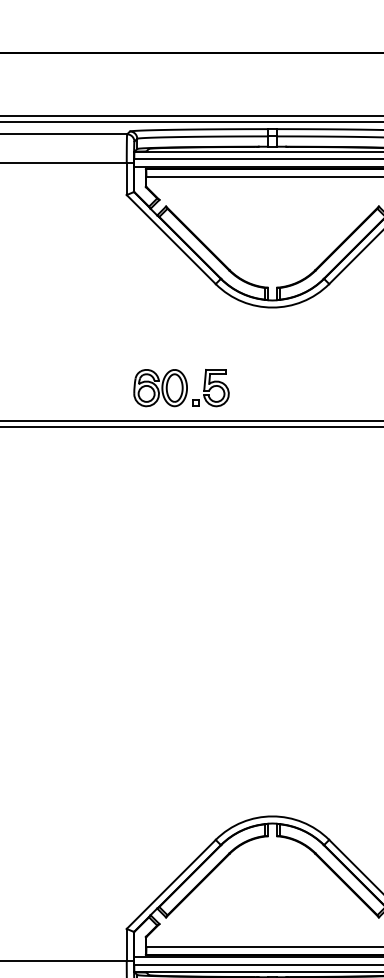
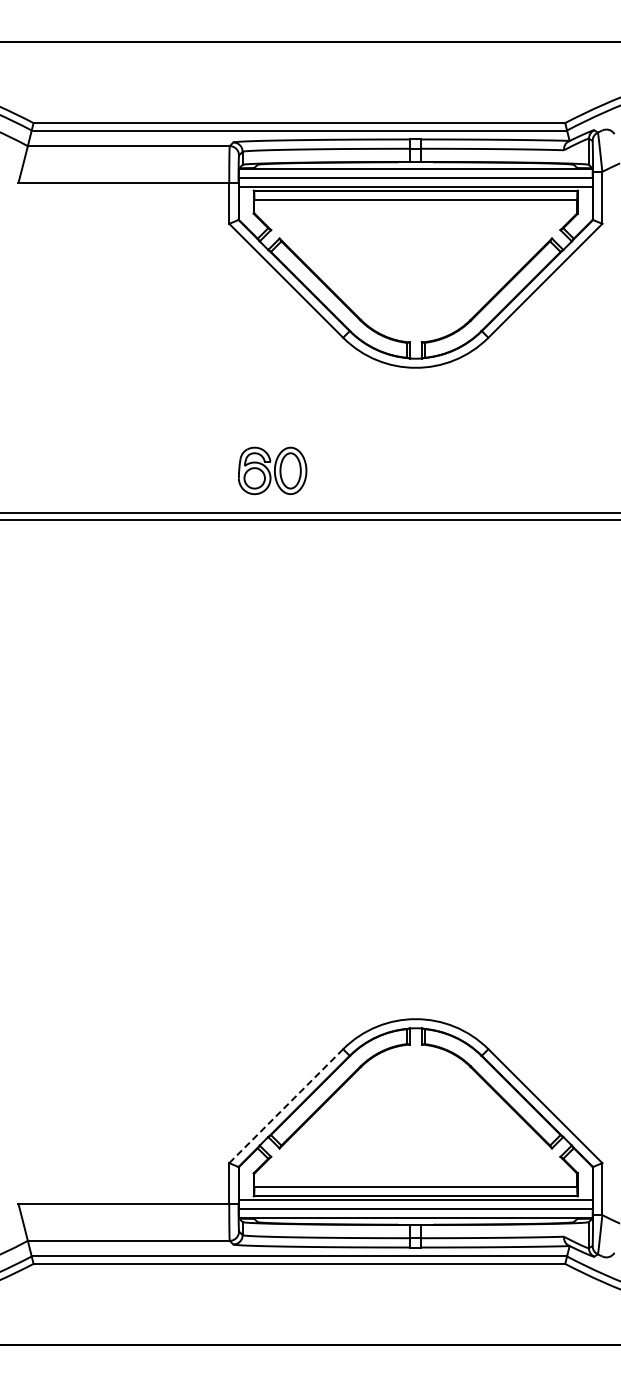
part: (210, 387) -> (336, 470), removed
line: (171, 884) -> (286, 1106), solid -> dashed

